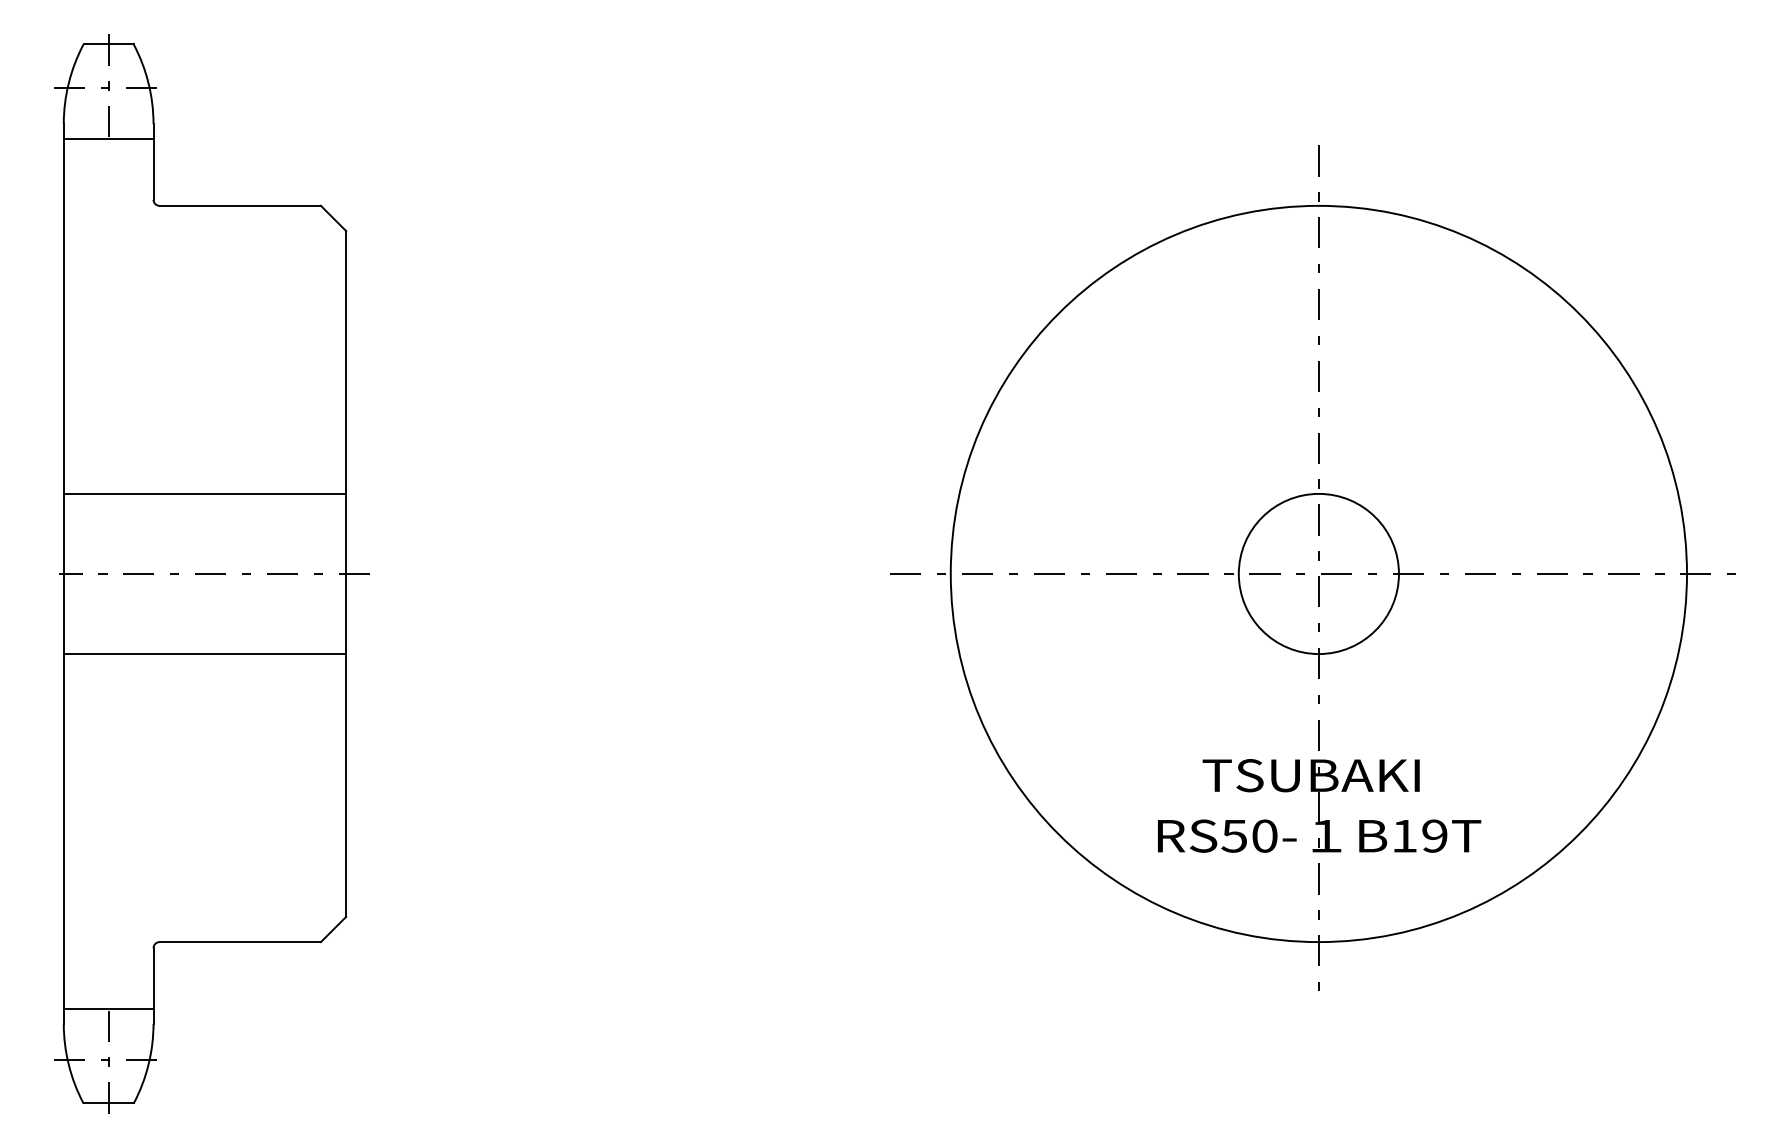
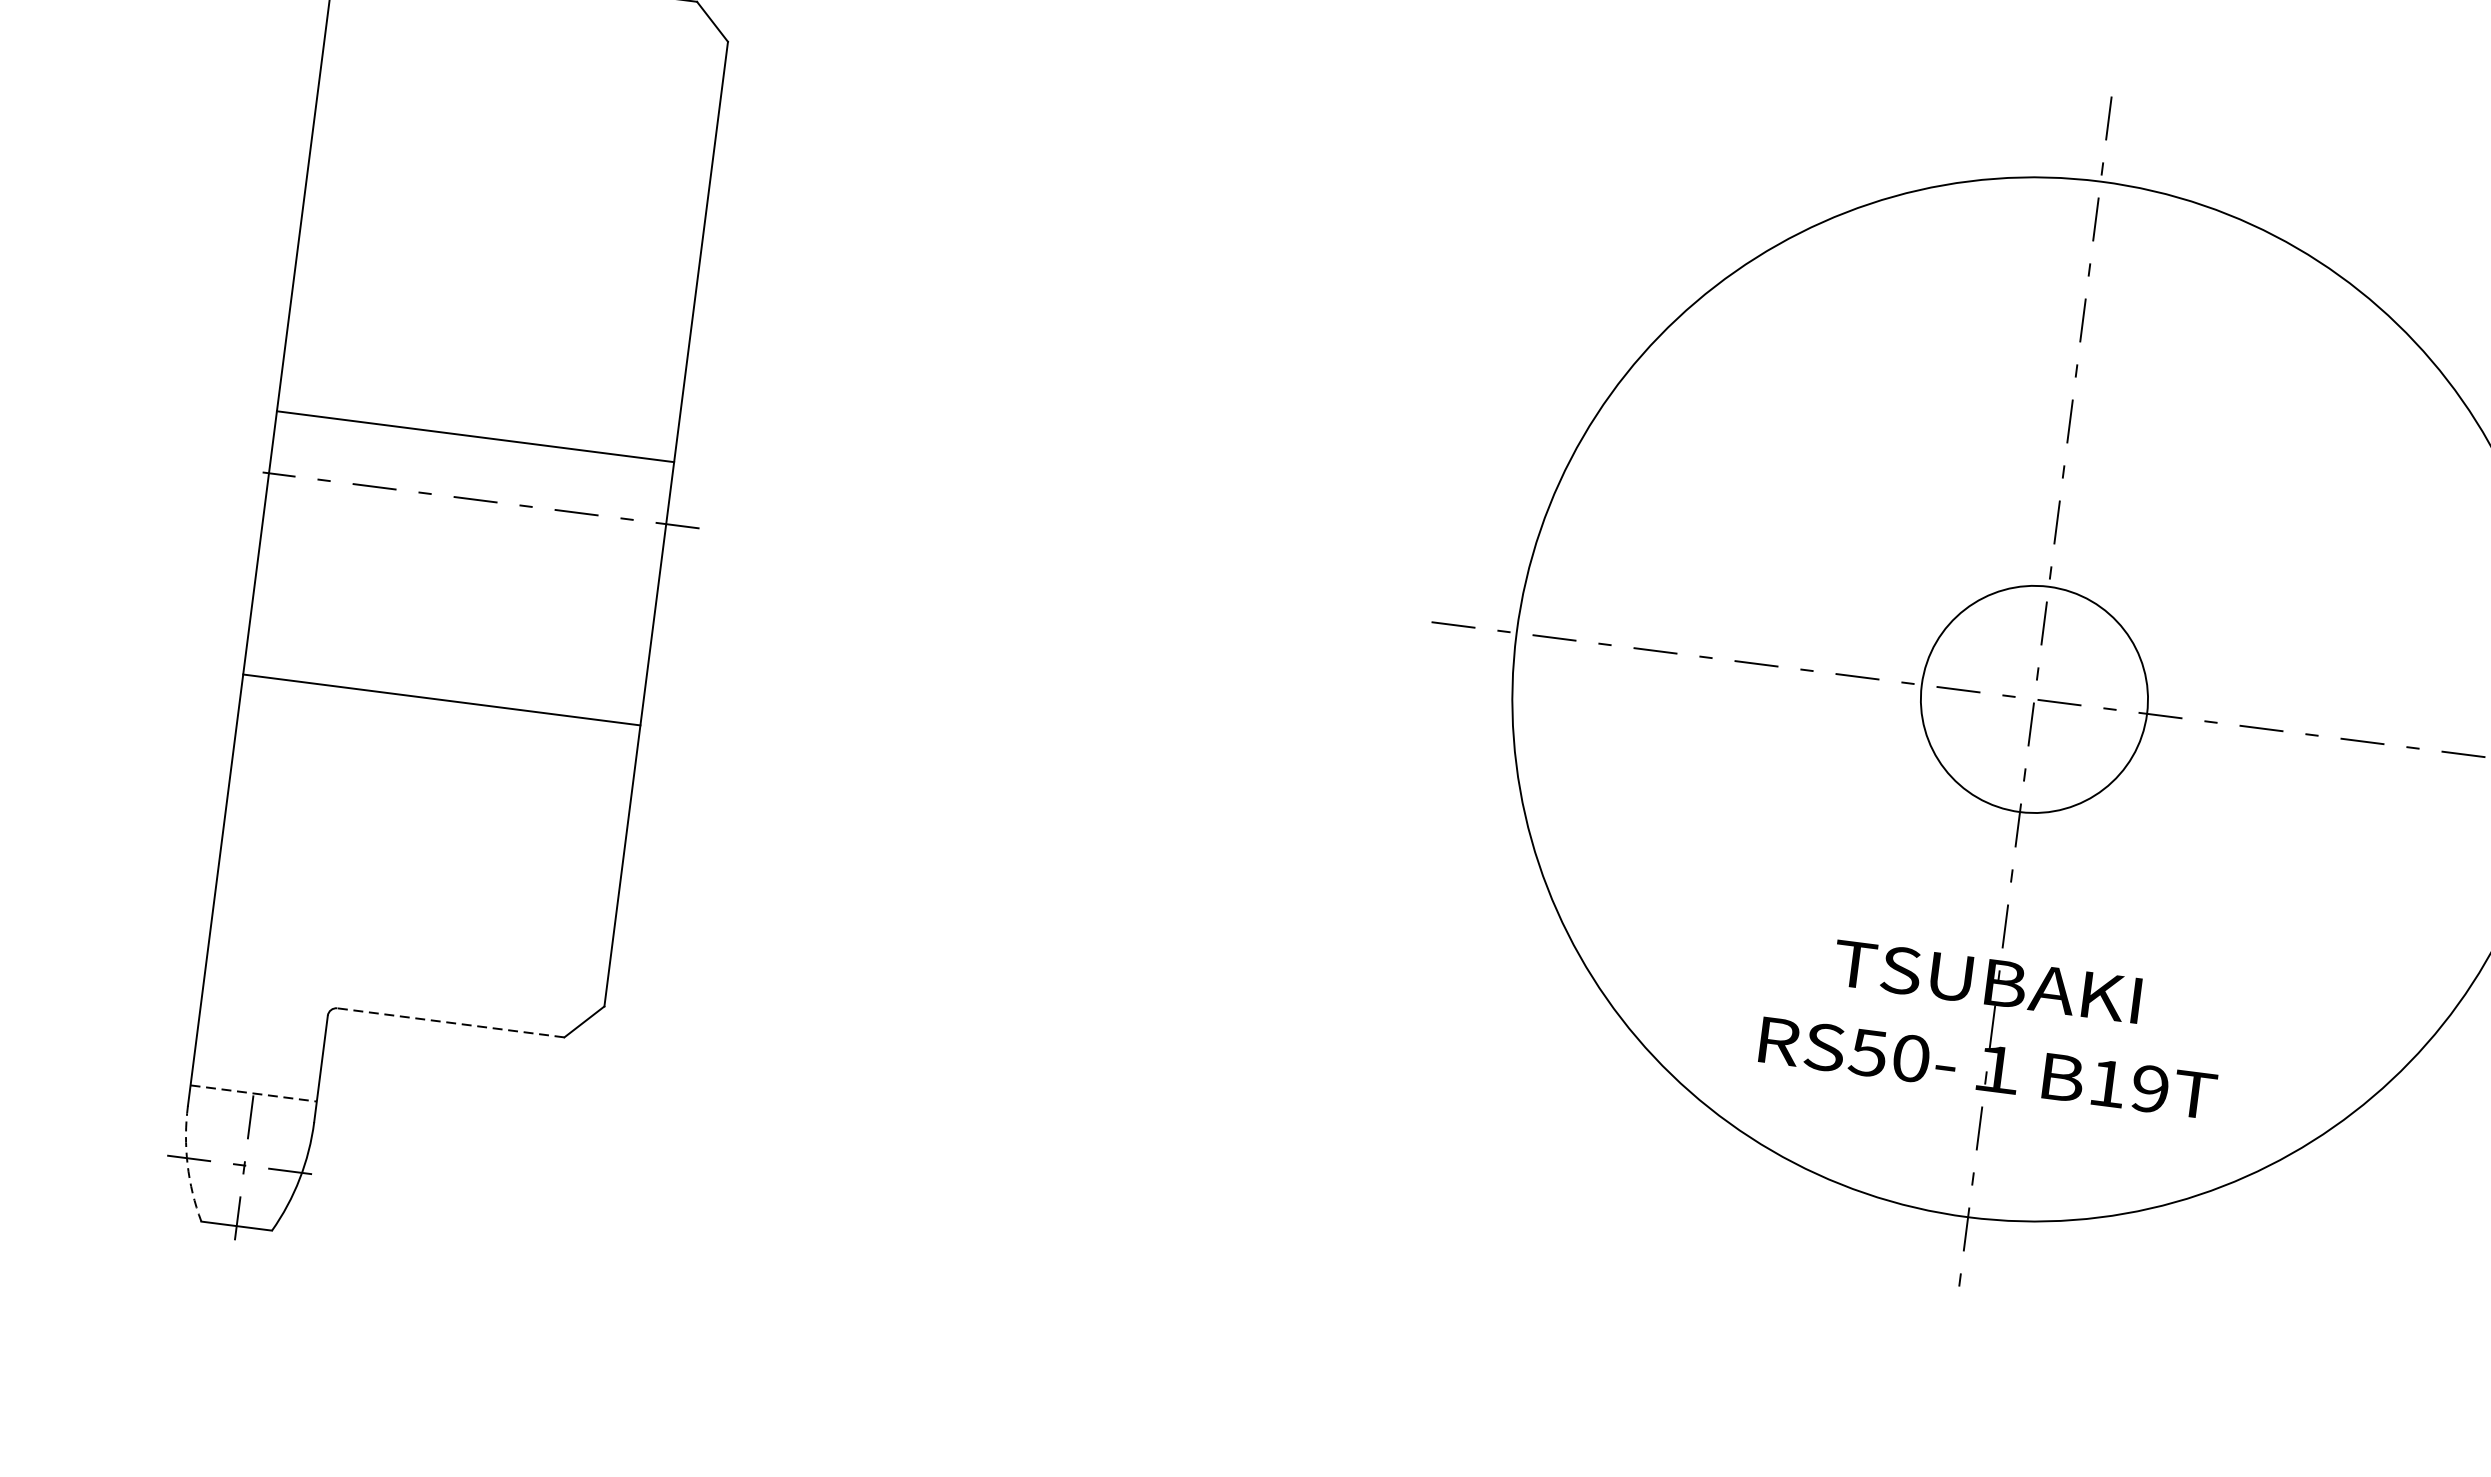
line: (204, 493) -> (474, 436), moved
line: (204, 654) -> (441, 700), moved
line: (240, 942) -> (451, 1023), solid -> dashed
line: (108, 1009) -> (253, 1093), solid -> dashed
arc: (68, 1064) -> (187, 1164), solid -> dashed

